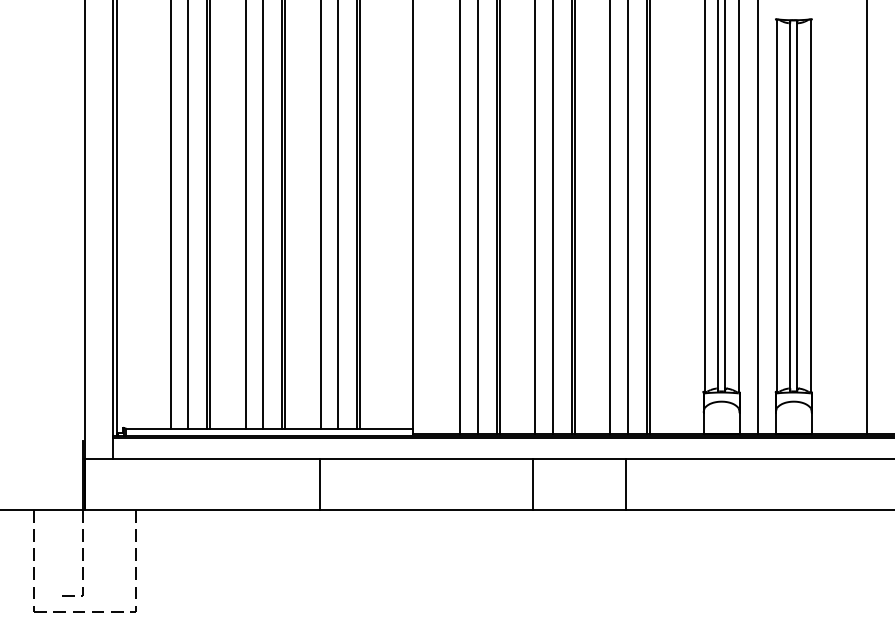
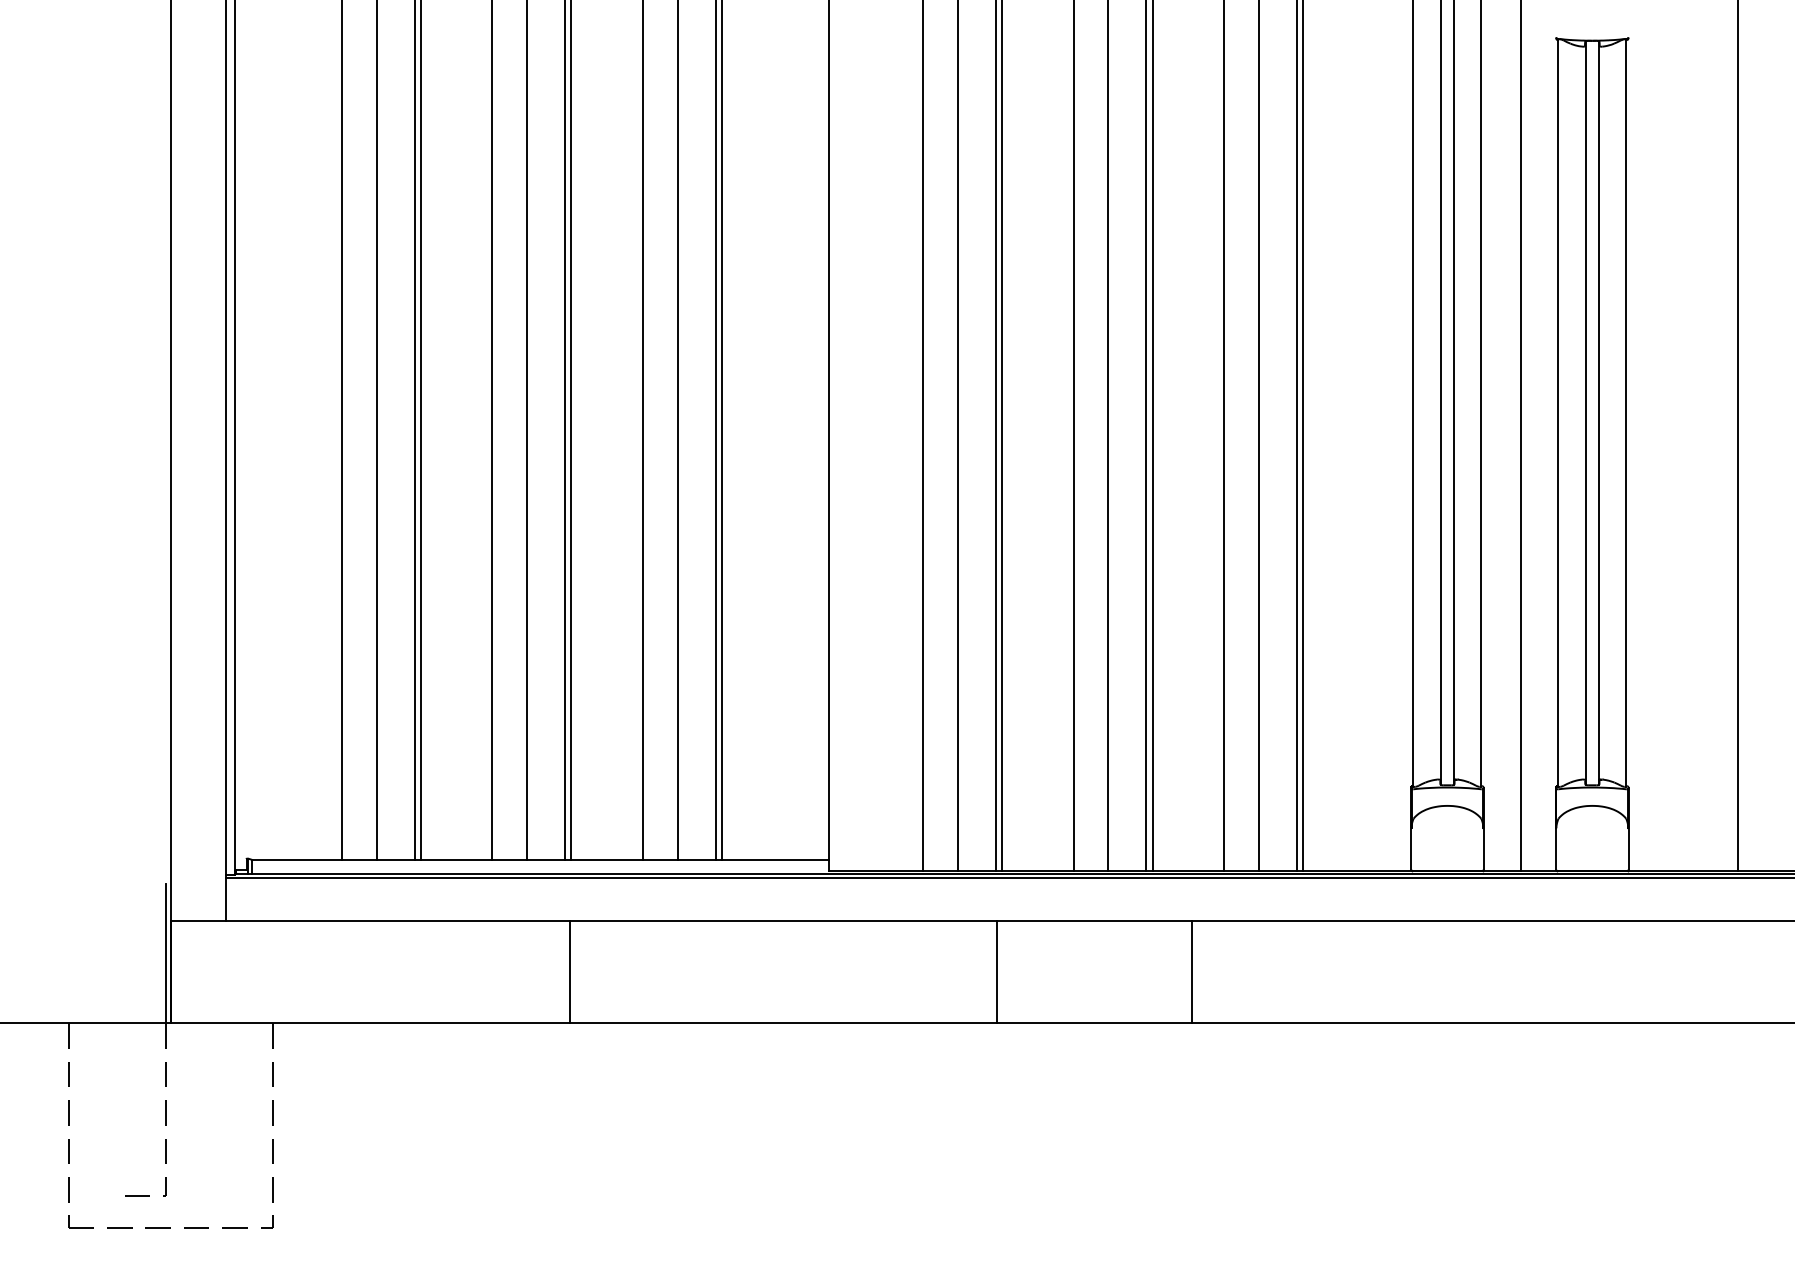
line: (320, 484) -> (570, 972), moved
line: (533, 484) -> (997, 972), moved
line: (626, 484) -> (1192, 972), moved

